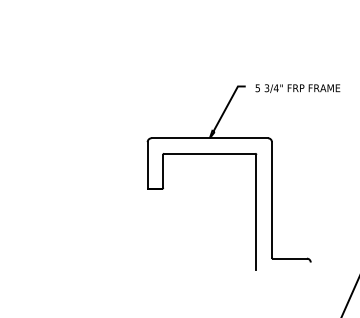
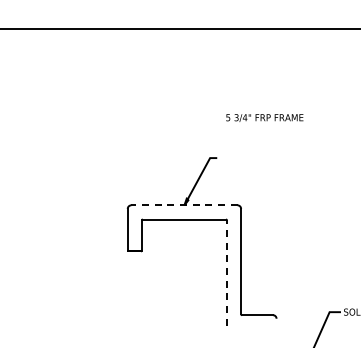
text: (297, 88) -> (264, 117), moved
line: (208, 138) -> (183, 205), solid -> dashed
line: (255, 212) -> (226, 273), solid -> dashed

